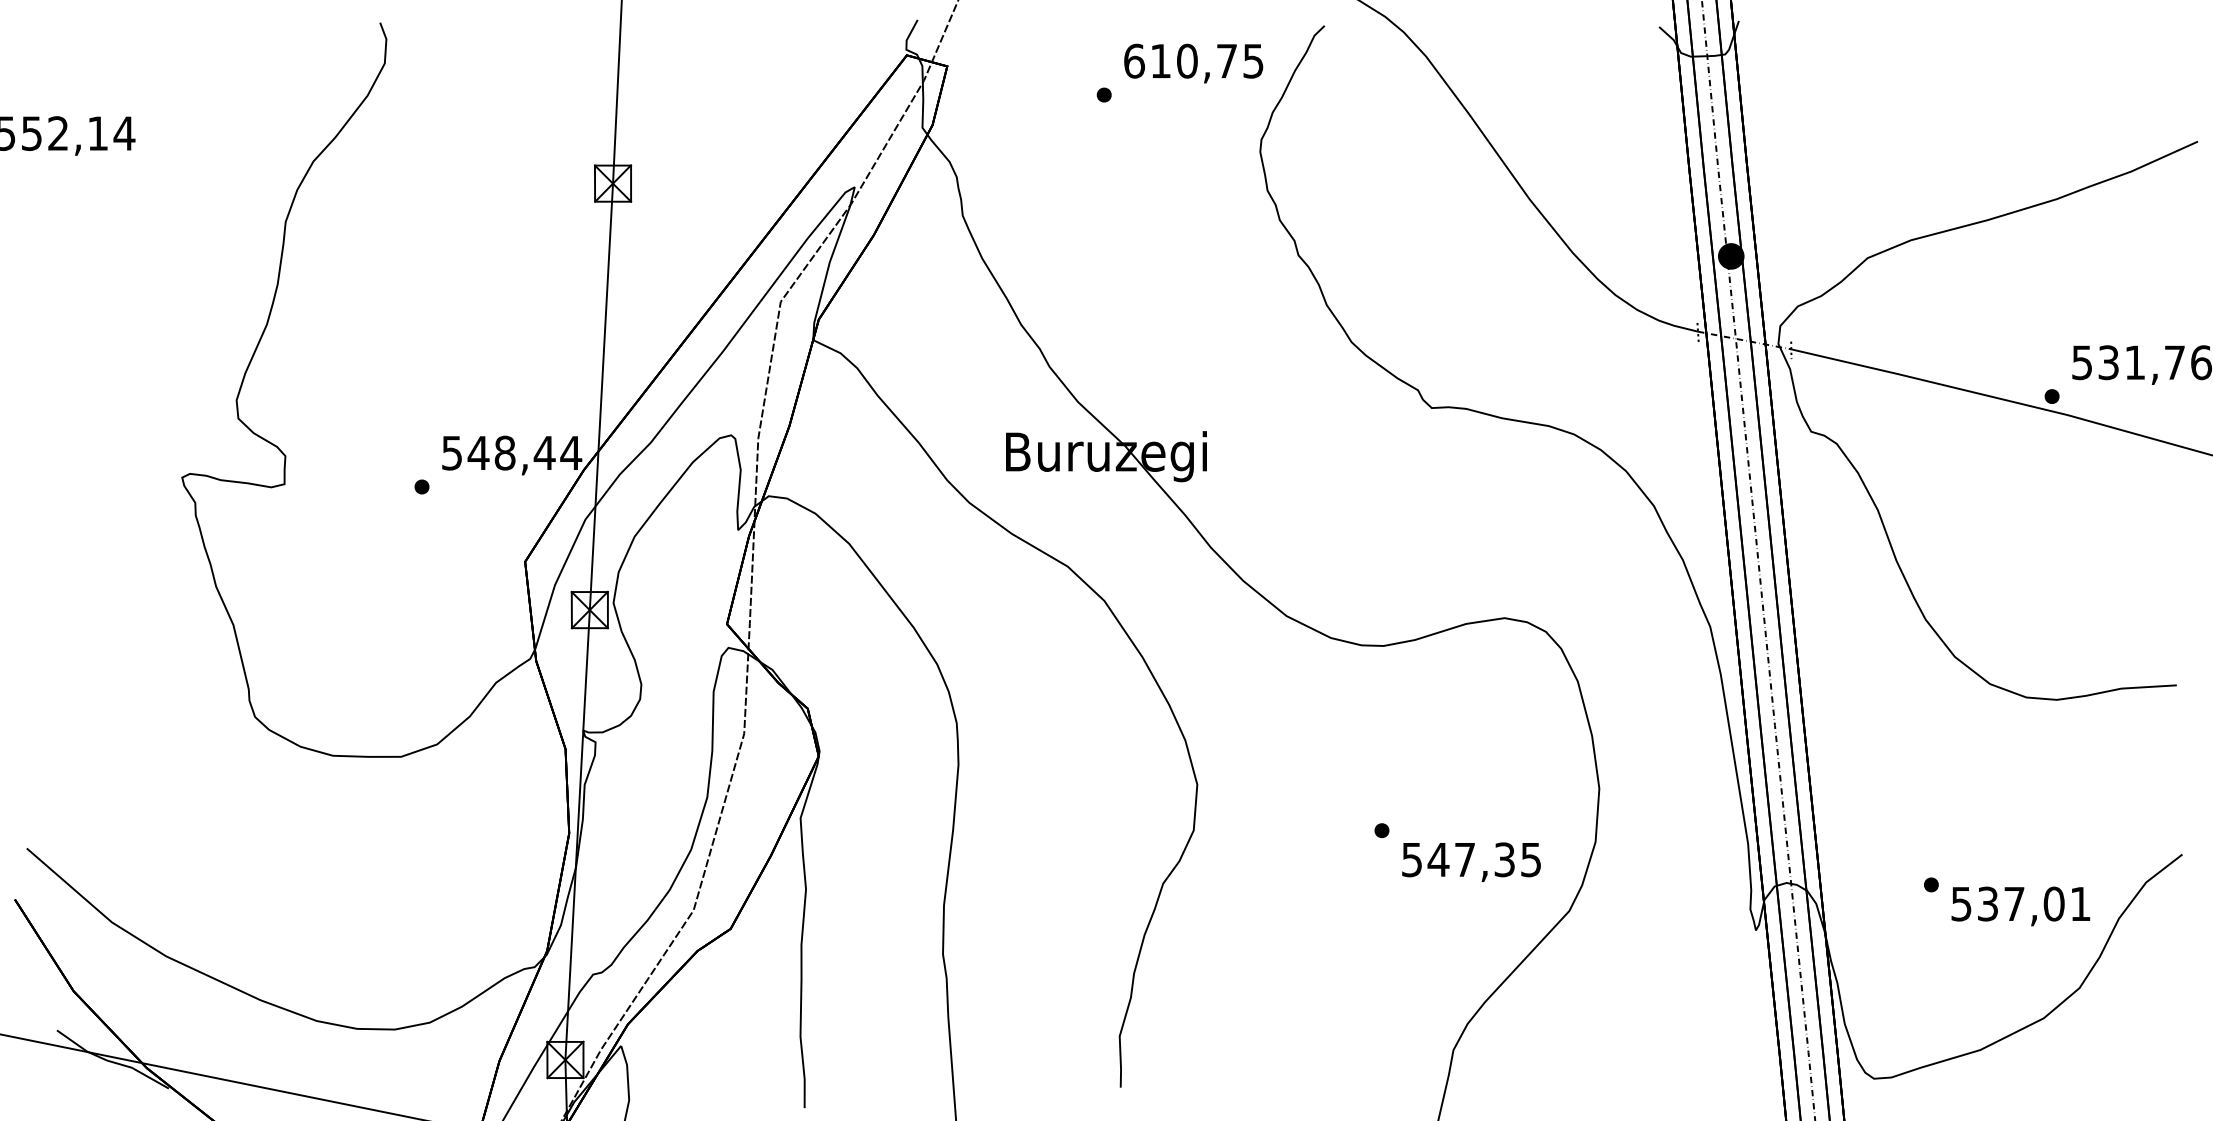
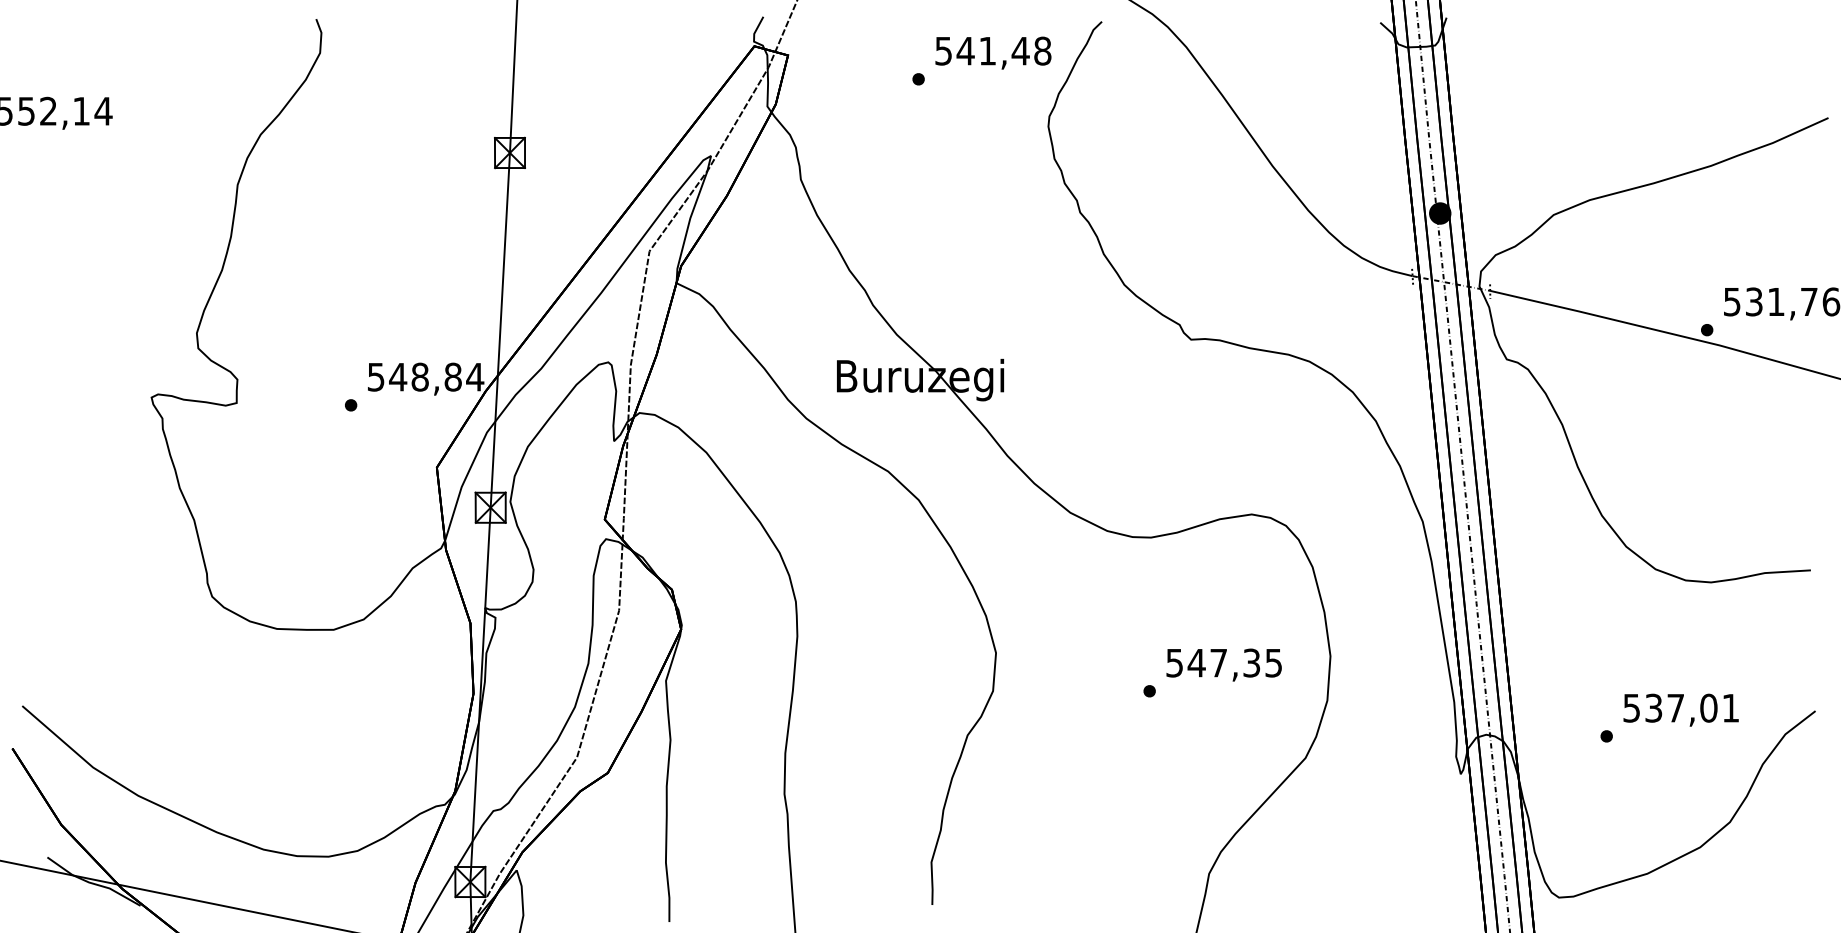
text: (1193, 60) -> (992, 50), 610,75 -> 541,48
text: (544, 452) -> (452, 376), 548,44 -> 548,84
text: (1471, 861) -> (1224, 664), moved
text: (2020, 906) -> (1680, 710), moved

